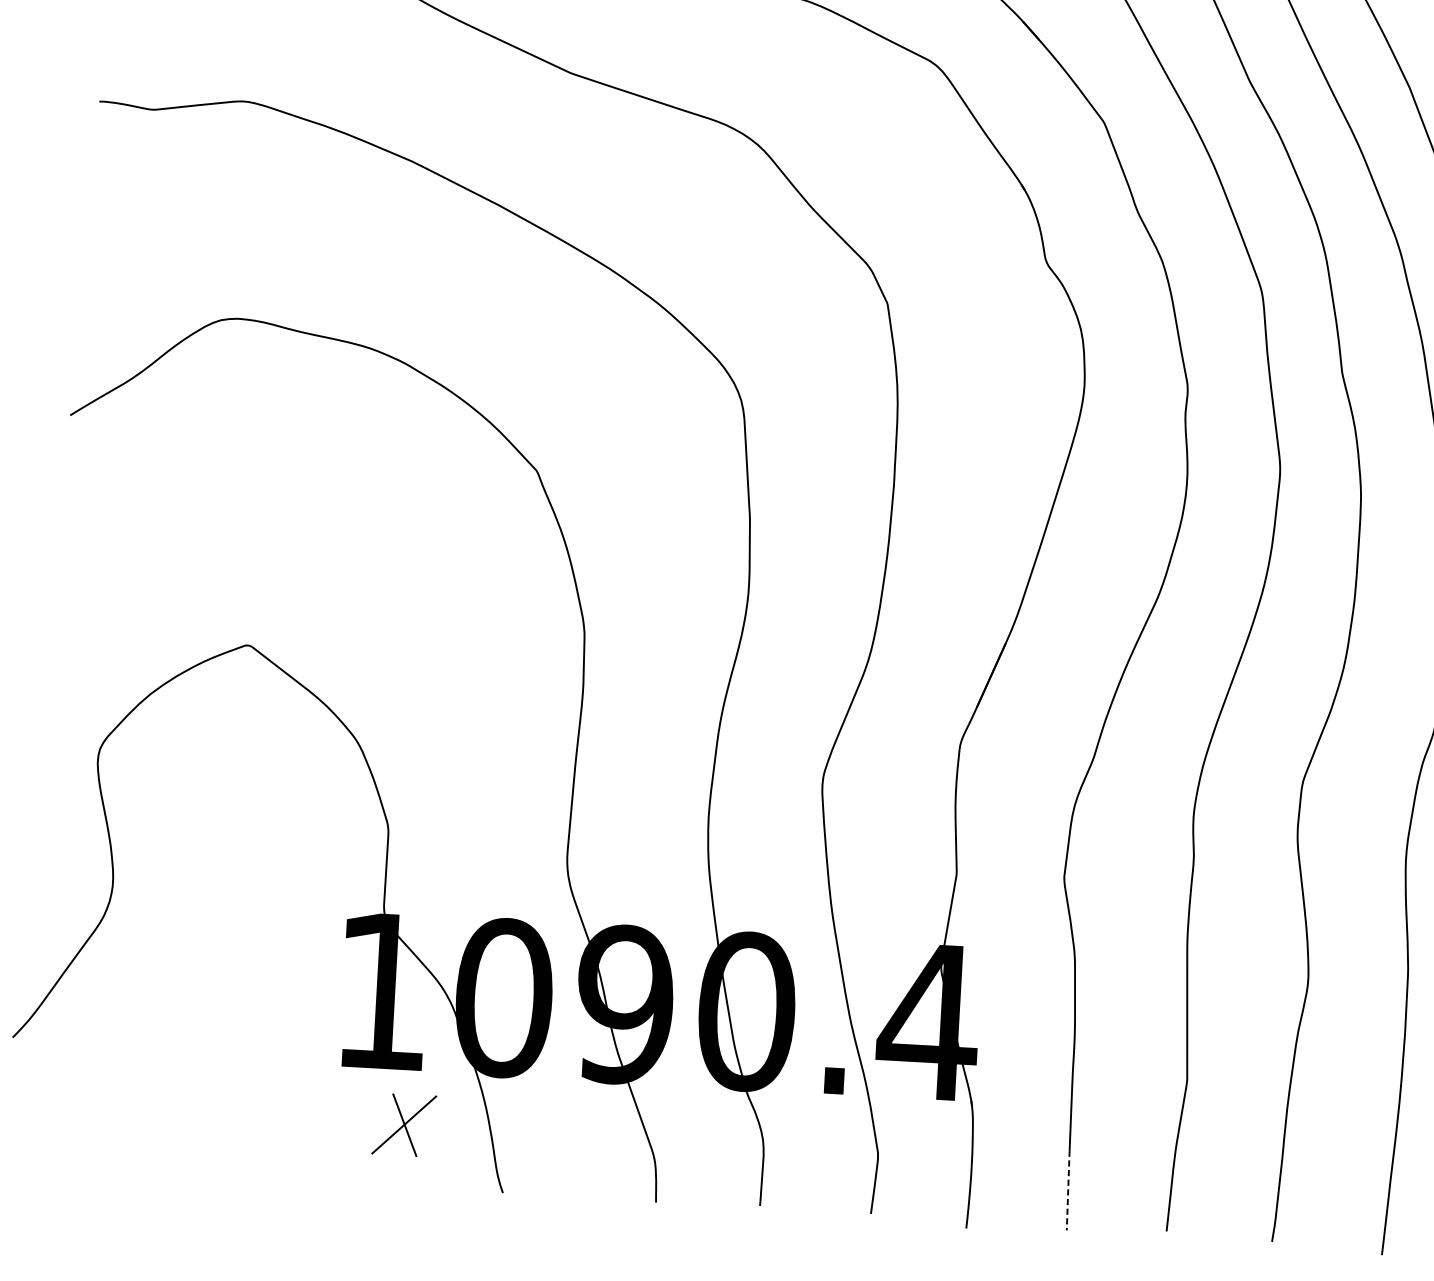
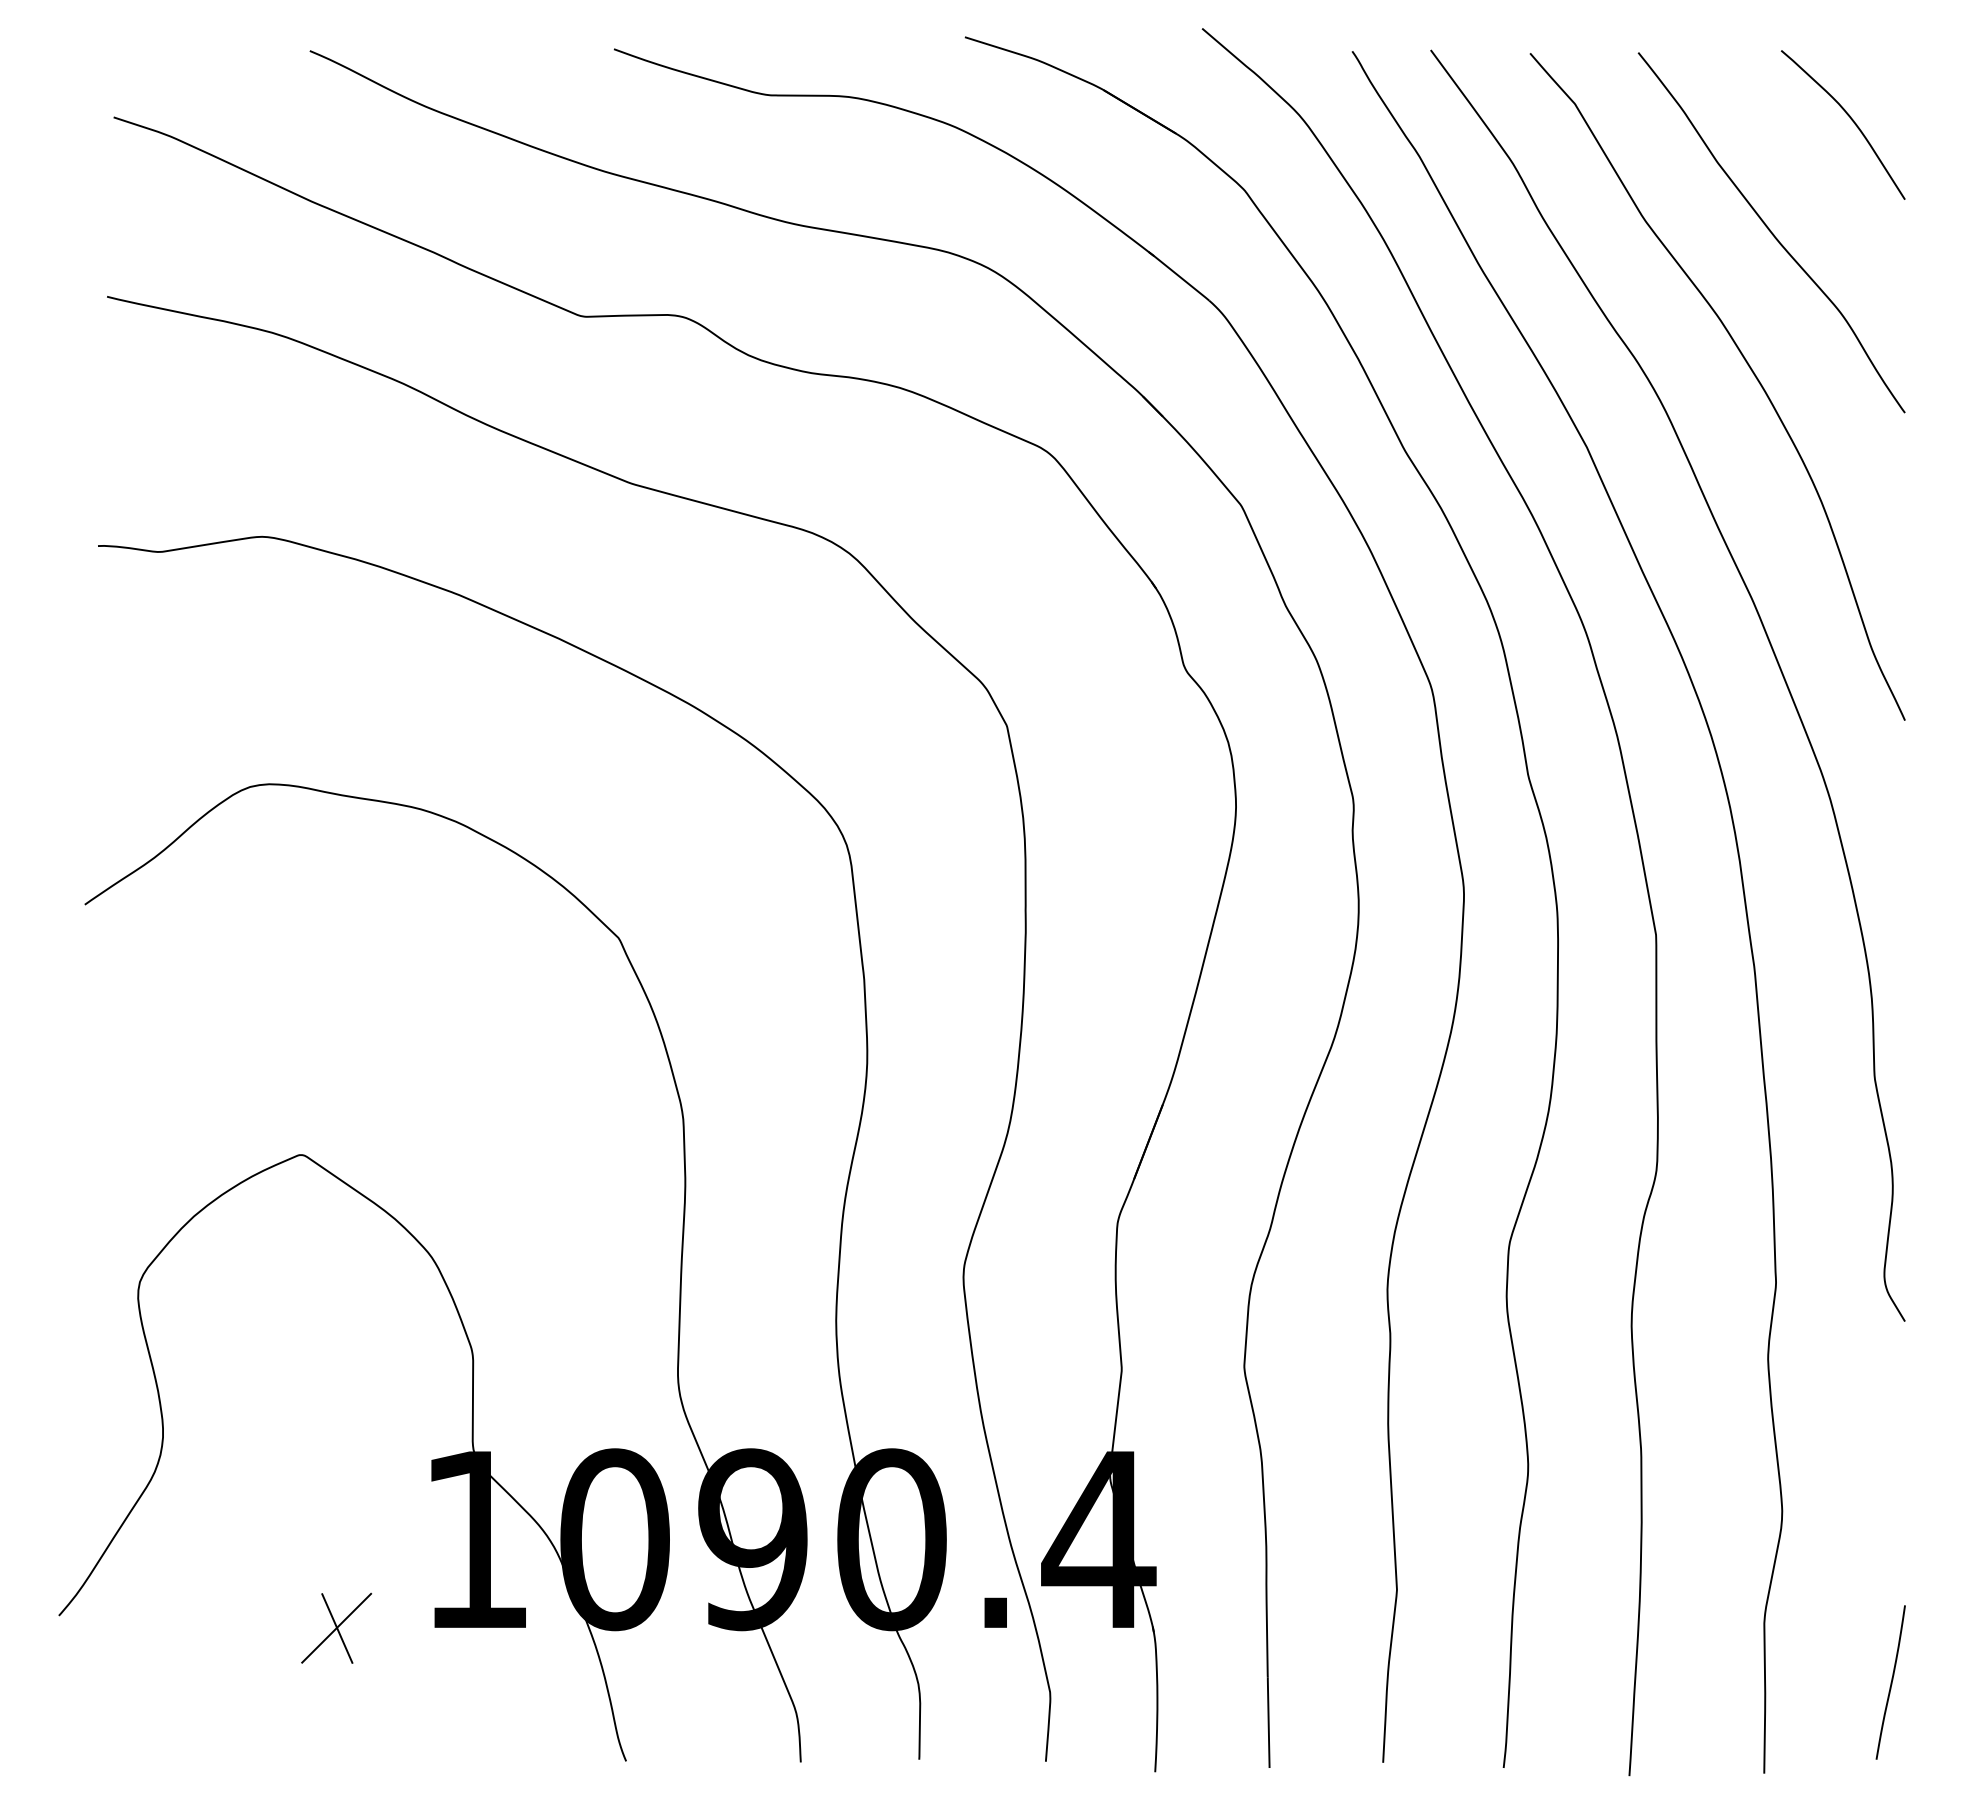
part: (404, 1124) -> (336, 1627), moved
line: (1068, 1189) -> (1268, 1721), dashed -> solid

